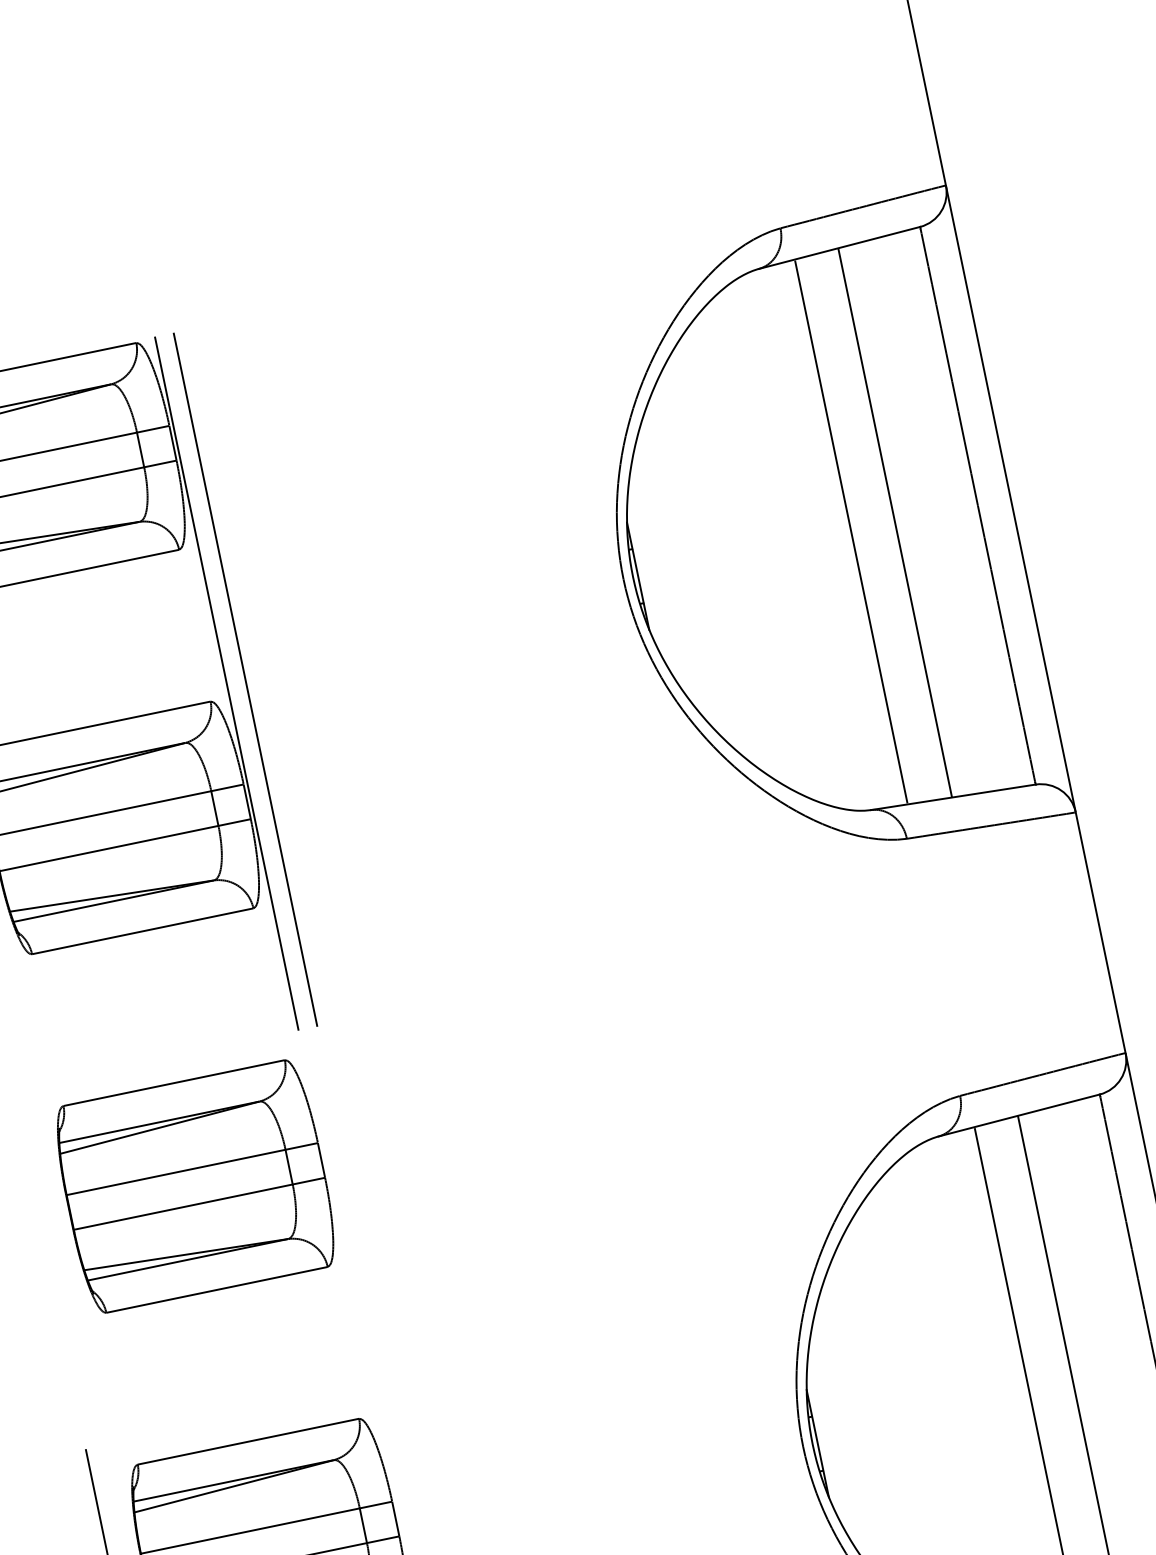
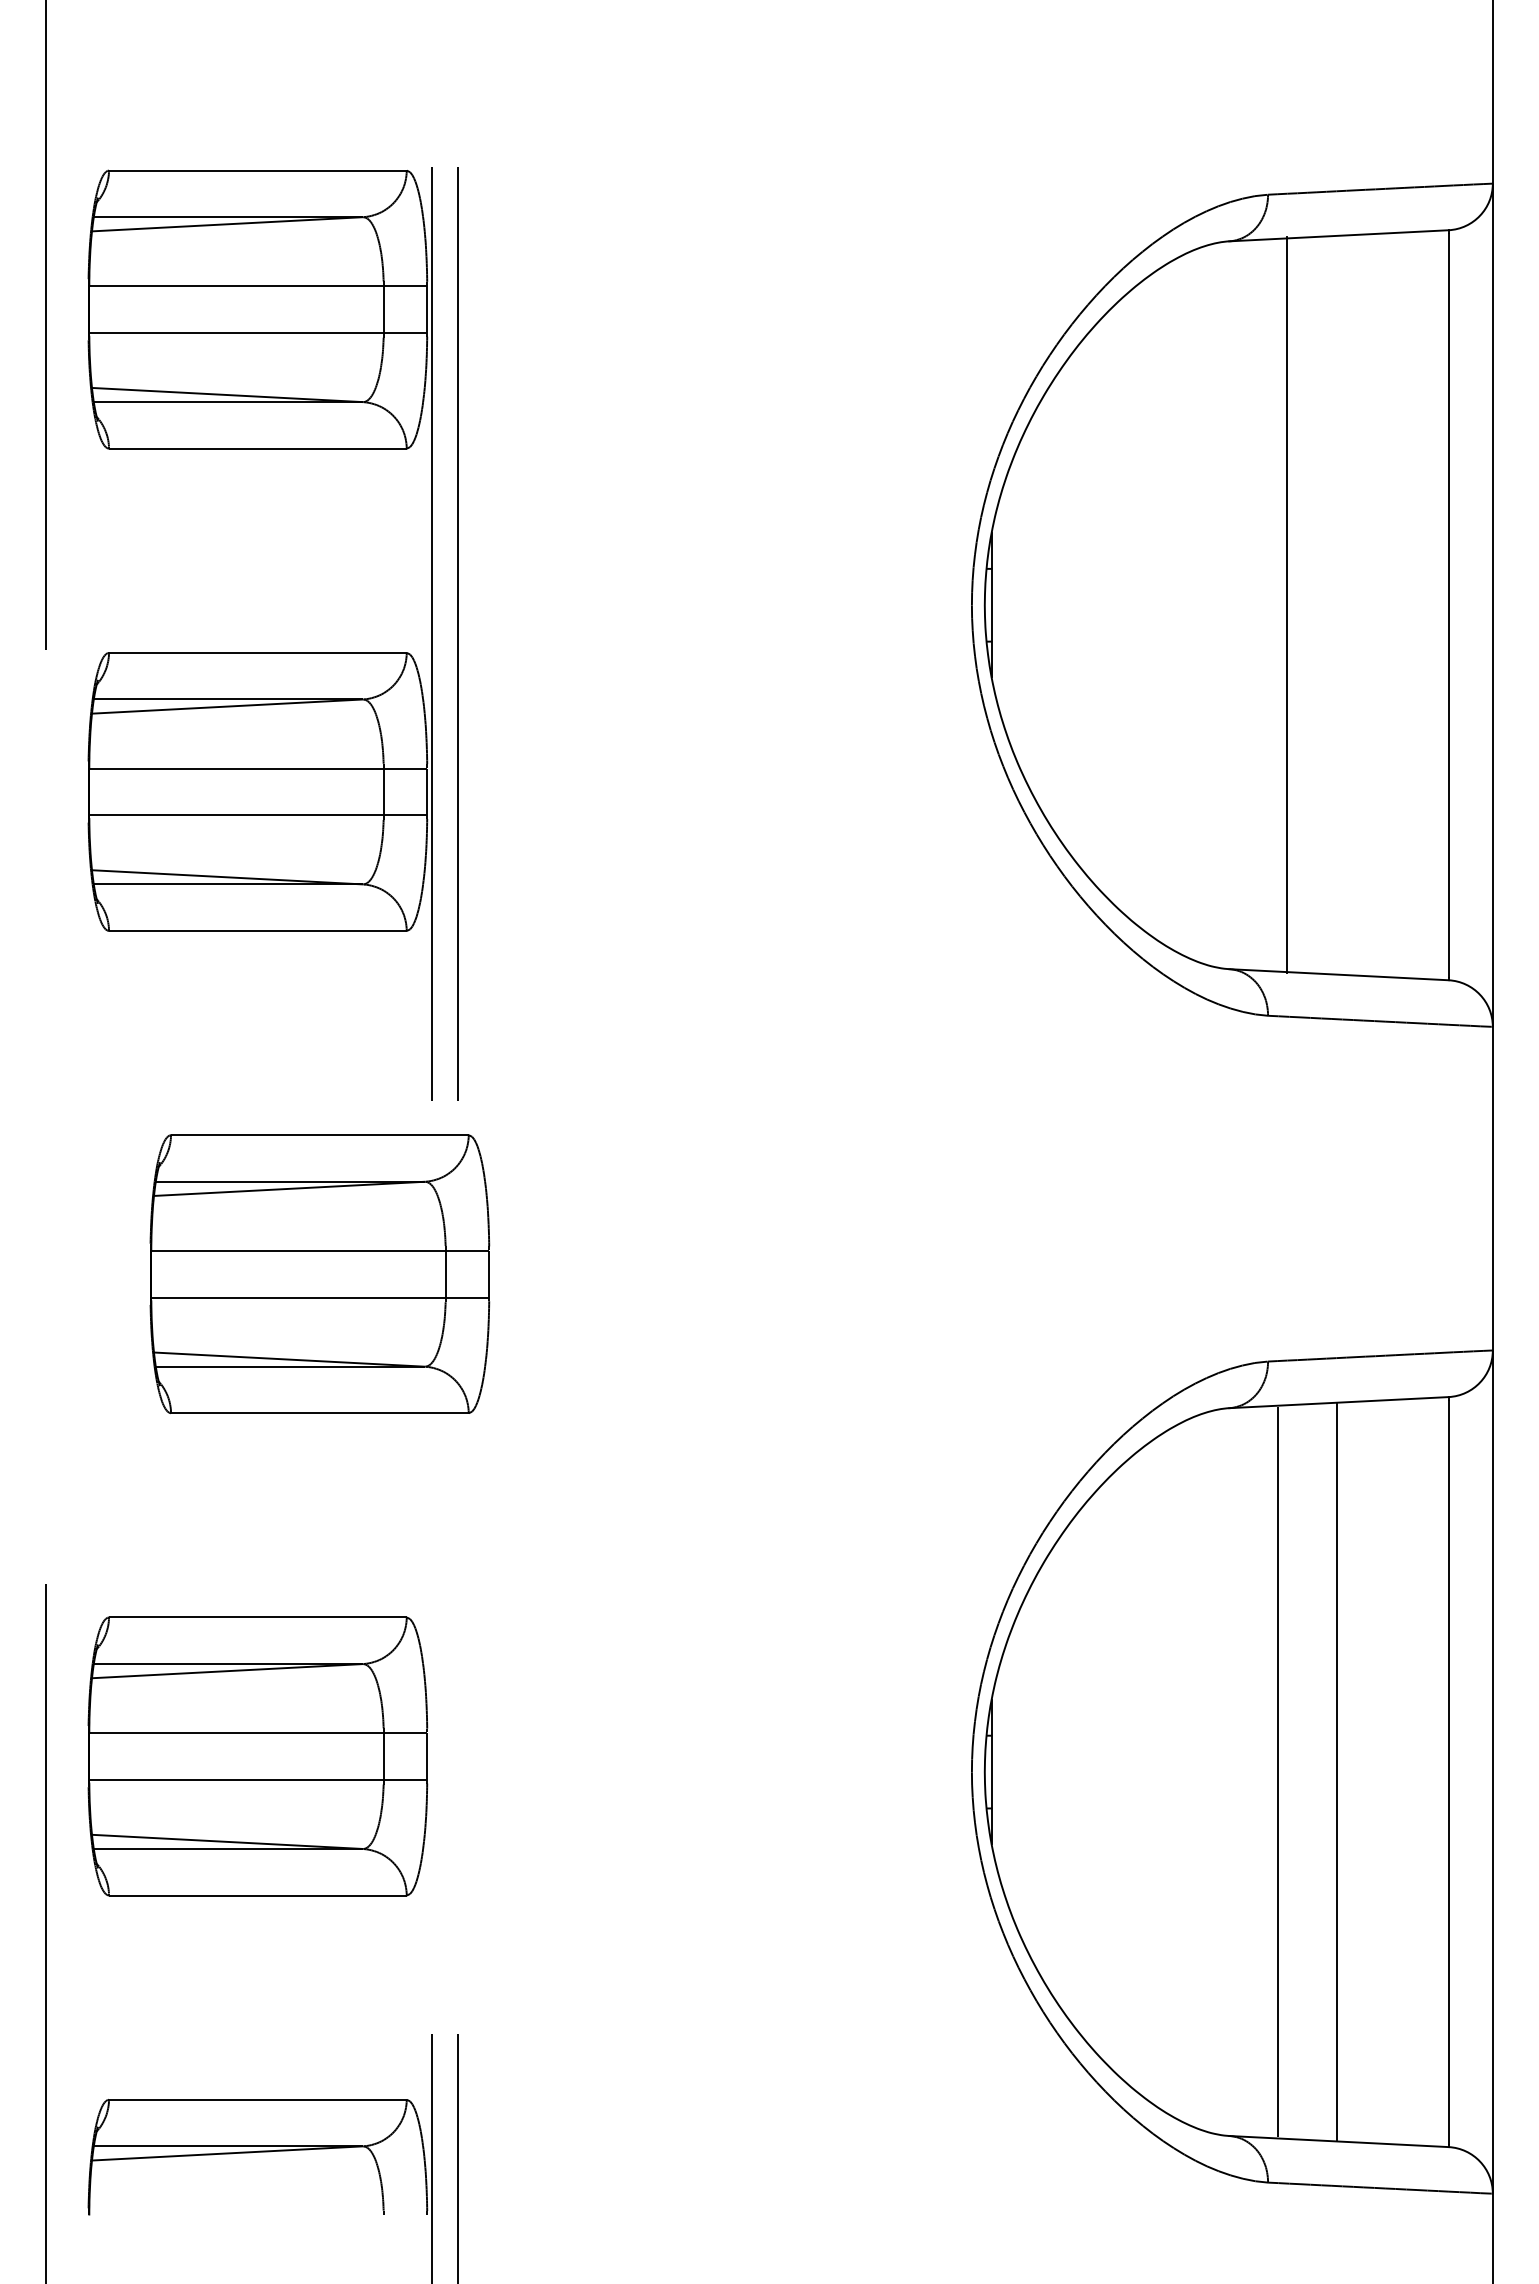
line: (895, 523) -> (1287, 605), moved
line: (851, 532) -> (1278, 605), removed
part: (195, 1186) -> (319, 1273), moved

